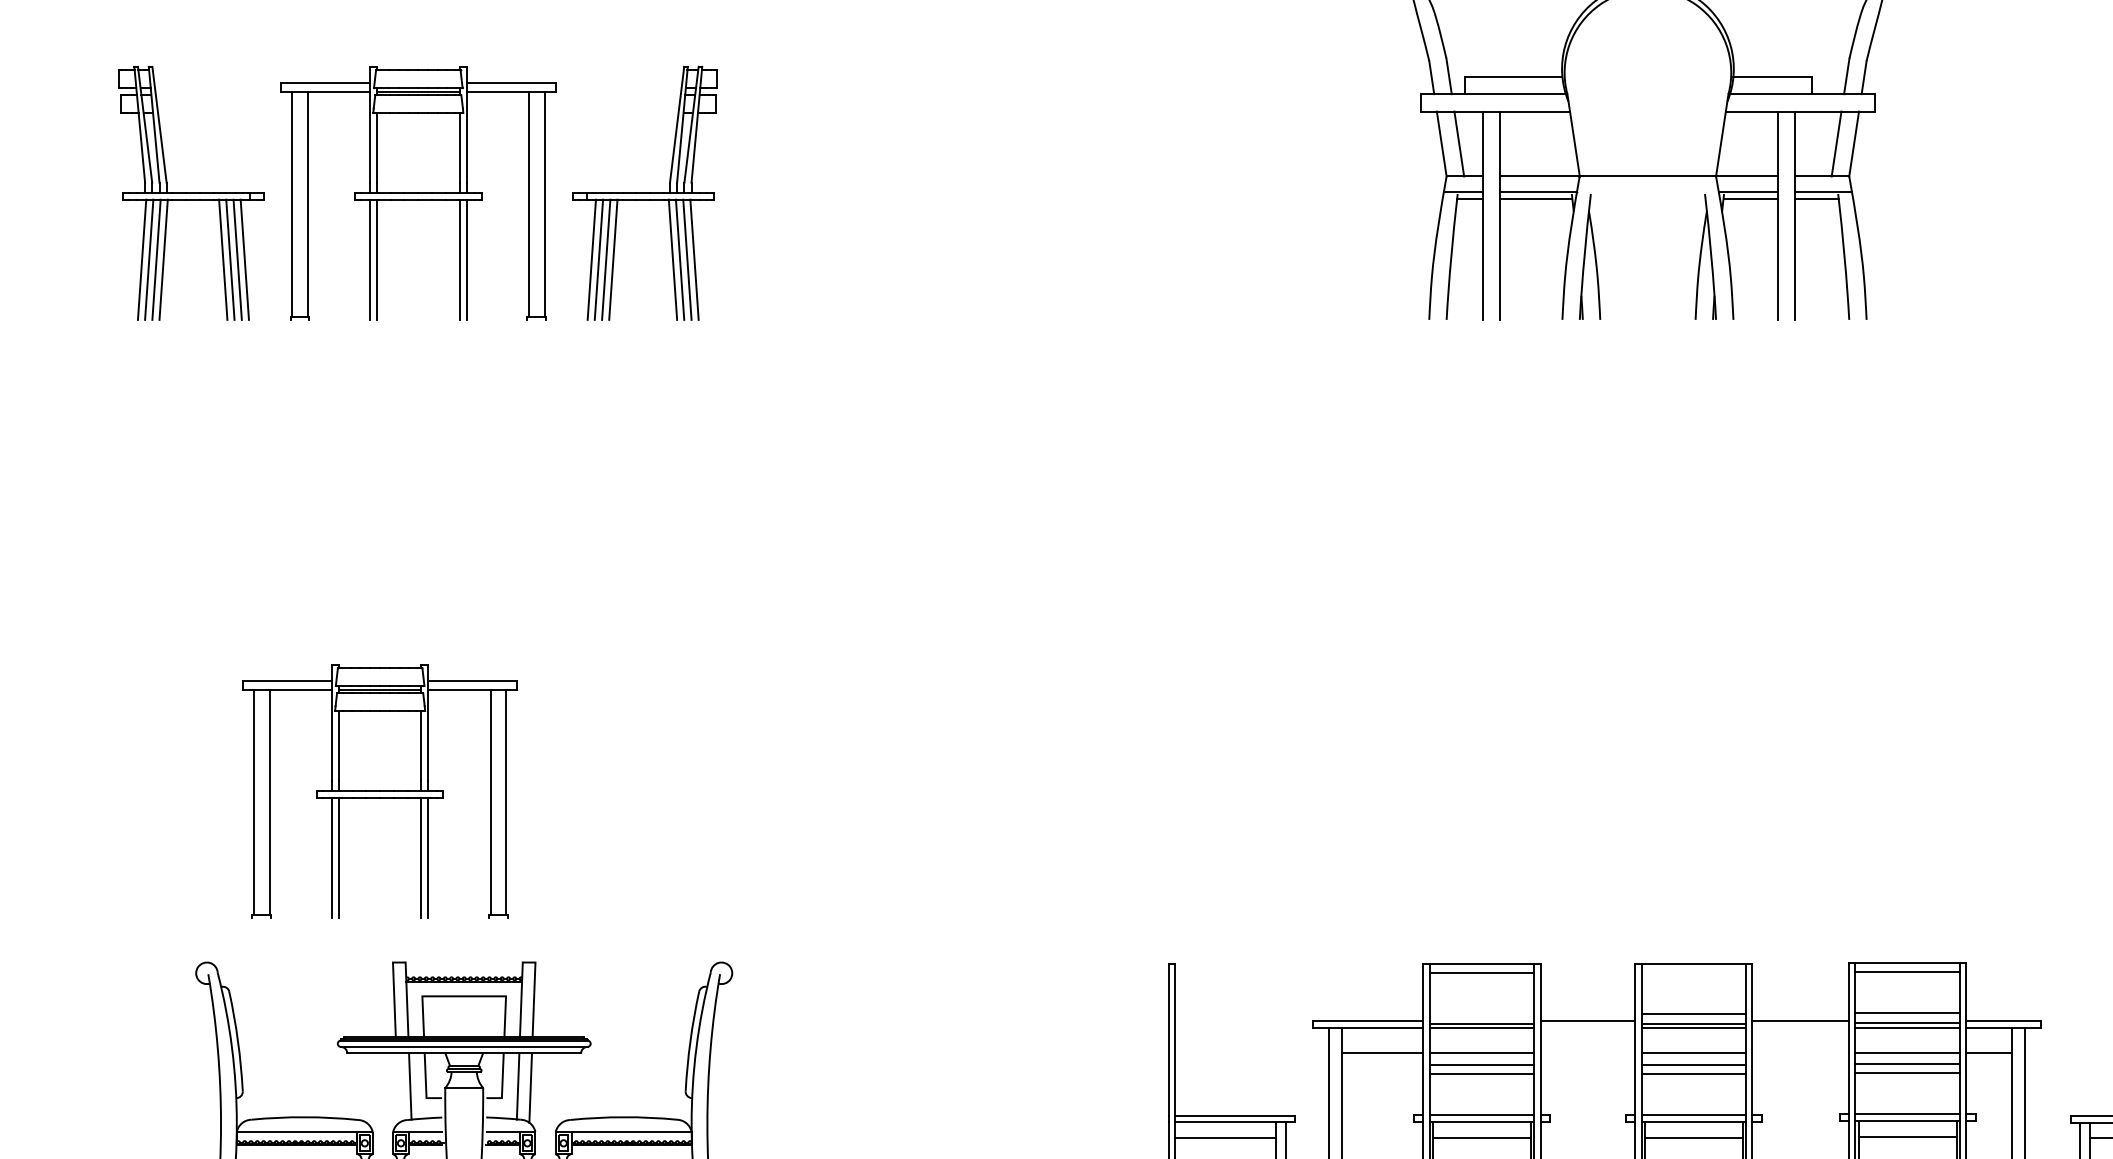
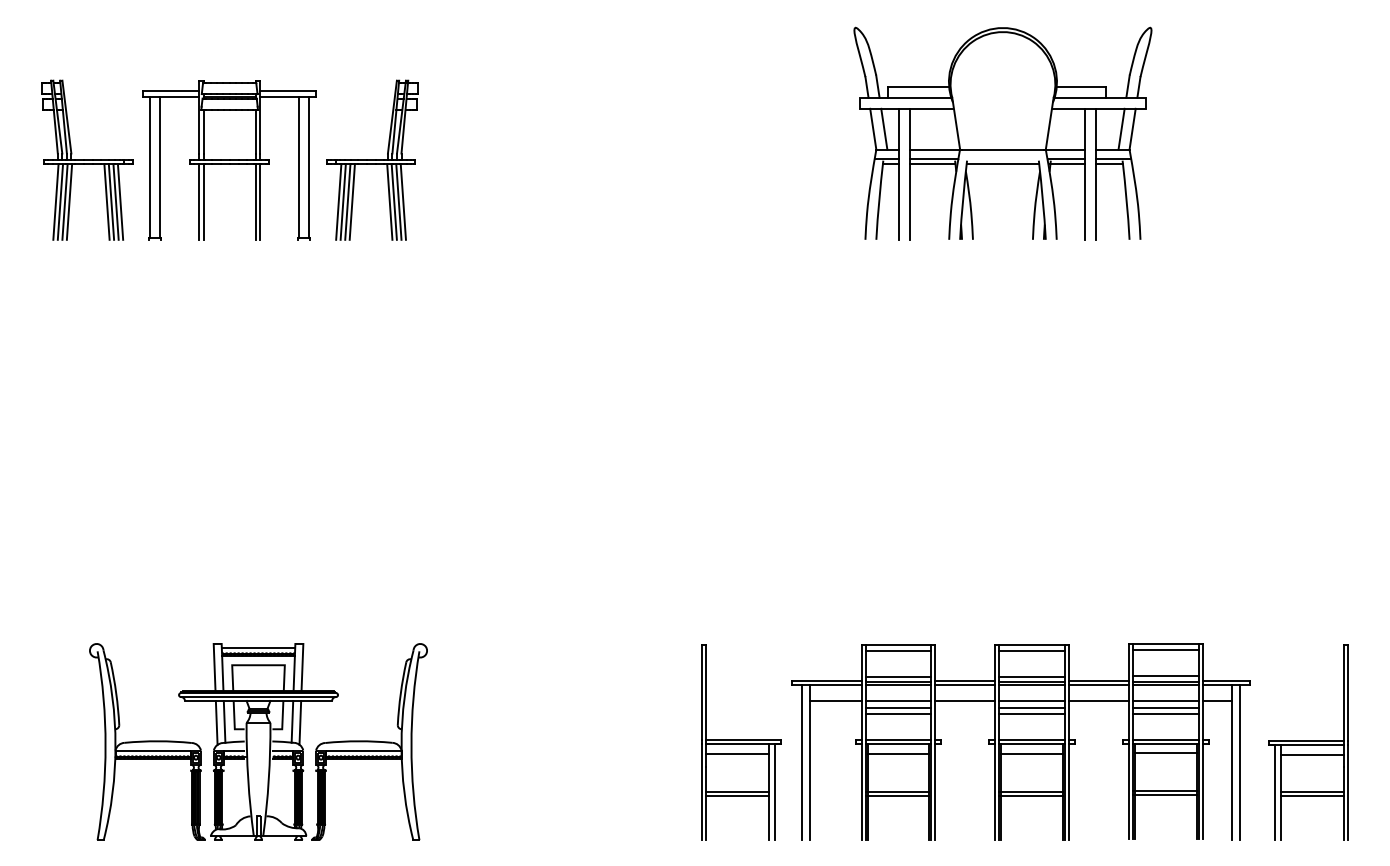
line: (1647, 198) -> (1002, 163), added
part: (379, 791) -> (205, 536), removed
line: (464, 968) -> (258, 647), added
line: (1693, 972) -> (1031, 650), added
line: (1481, 1014) -> (898, 676), added
line: (1588, 1026) -> (965, 684), added
line: (1799, 1026) -> (1098, 684), added
line: (1588, 1052) -> (965, 700), added
line: (1799, 1052) -> (1098, 700), added
line: (397, 1087) -> (216, 722), added

